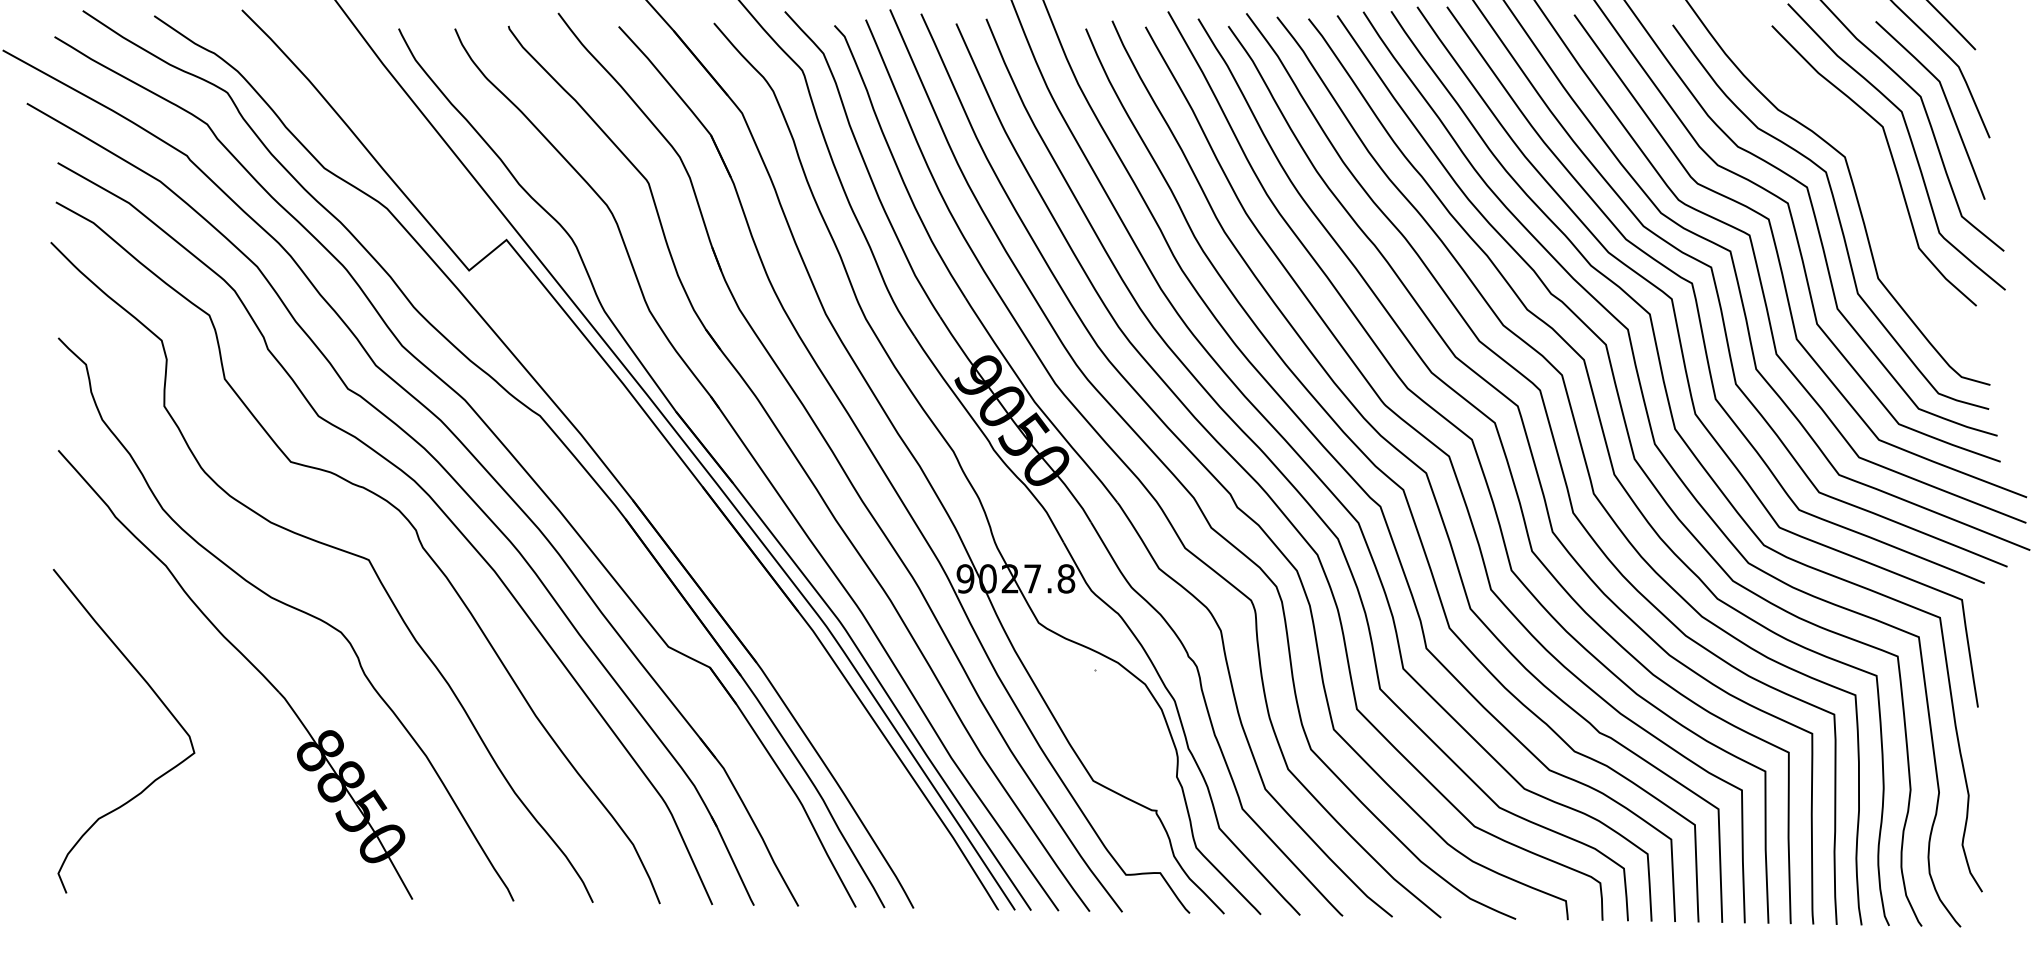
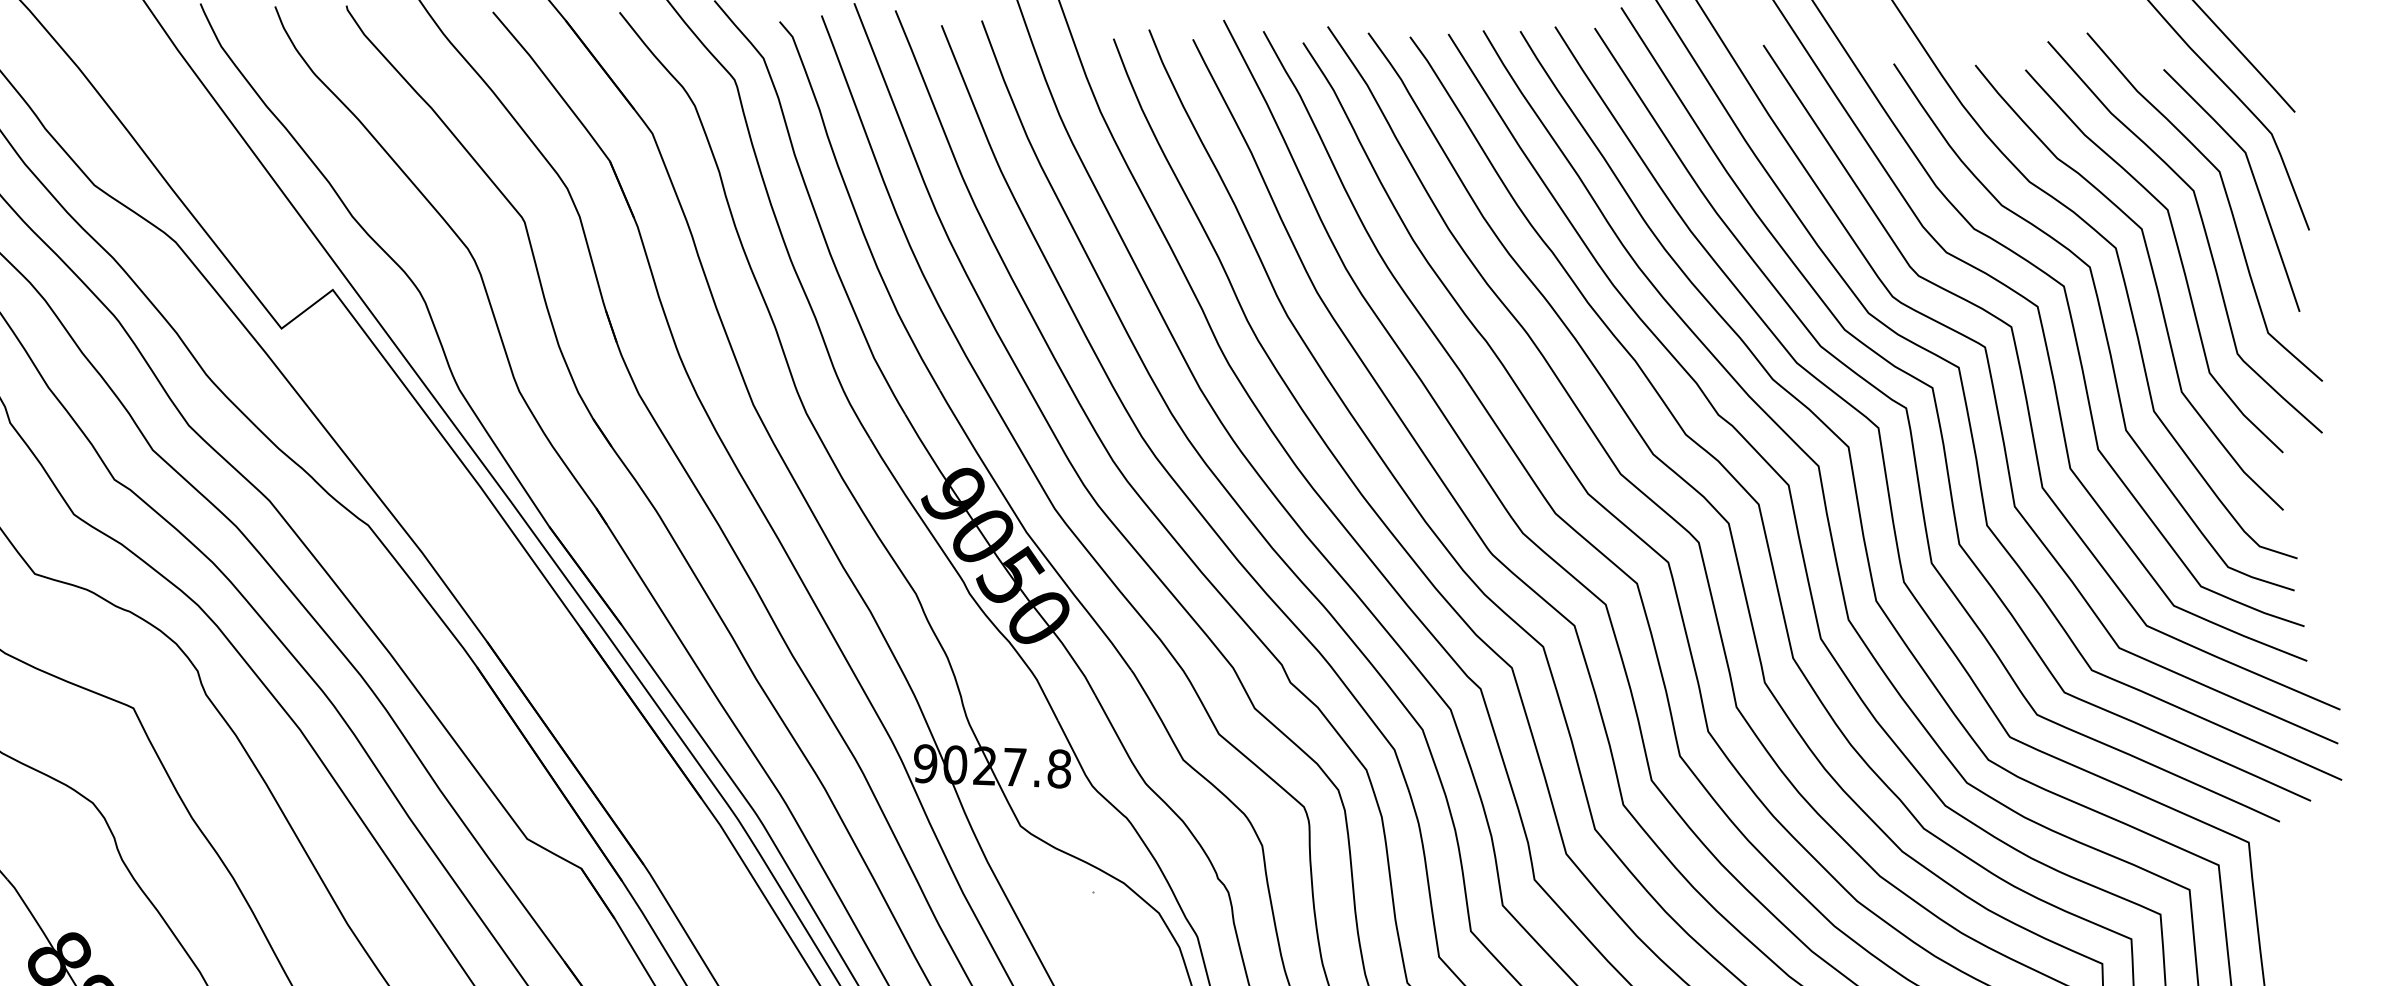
curve: (1874, 181) -> (2153, 282), added

